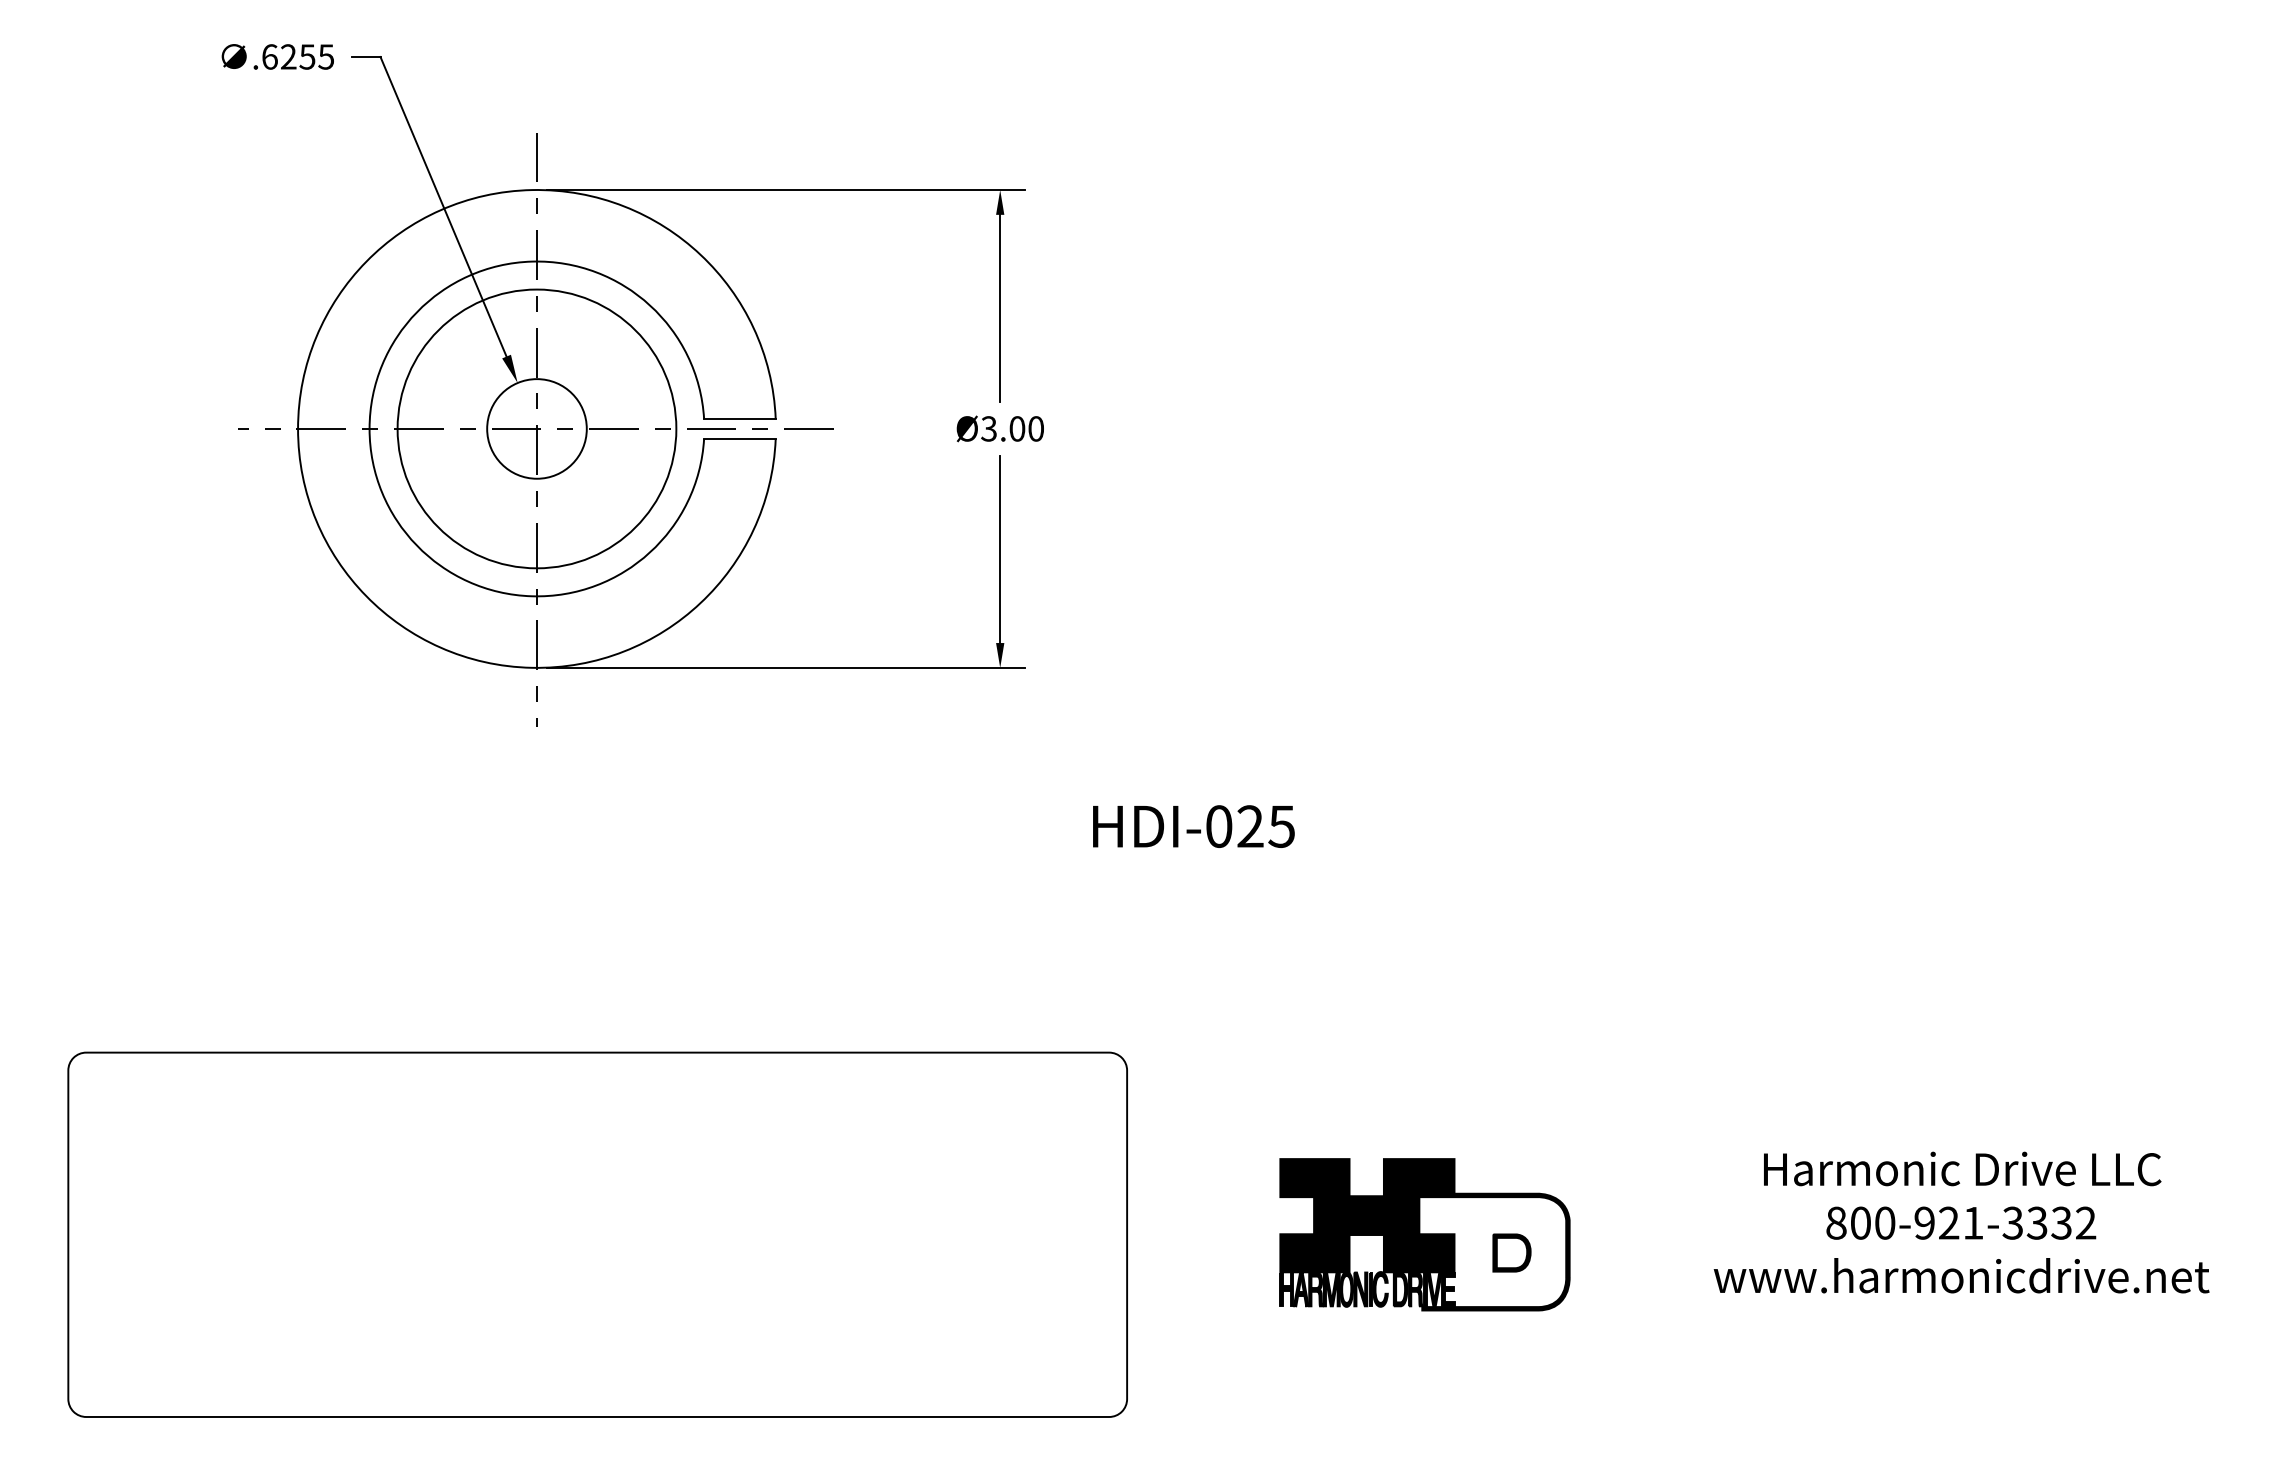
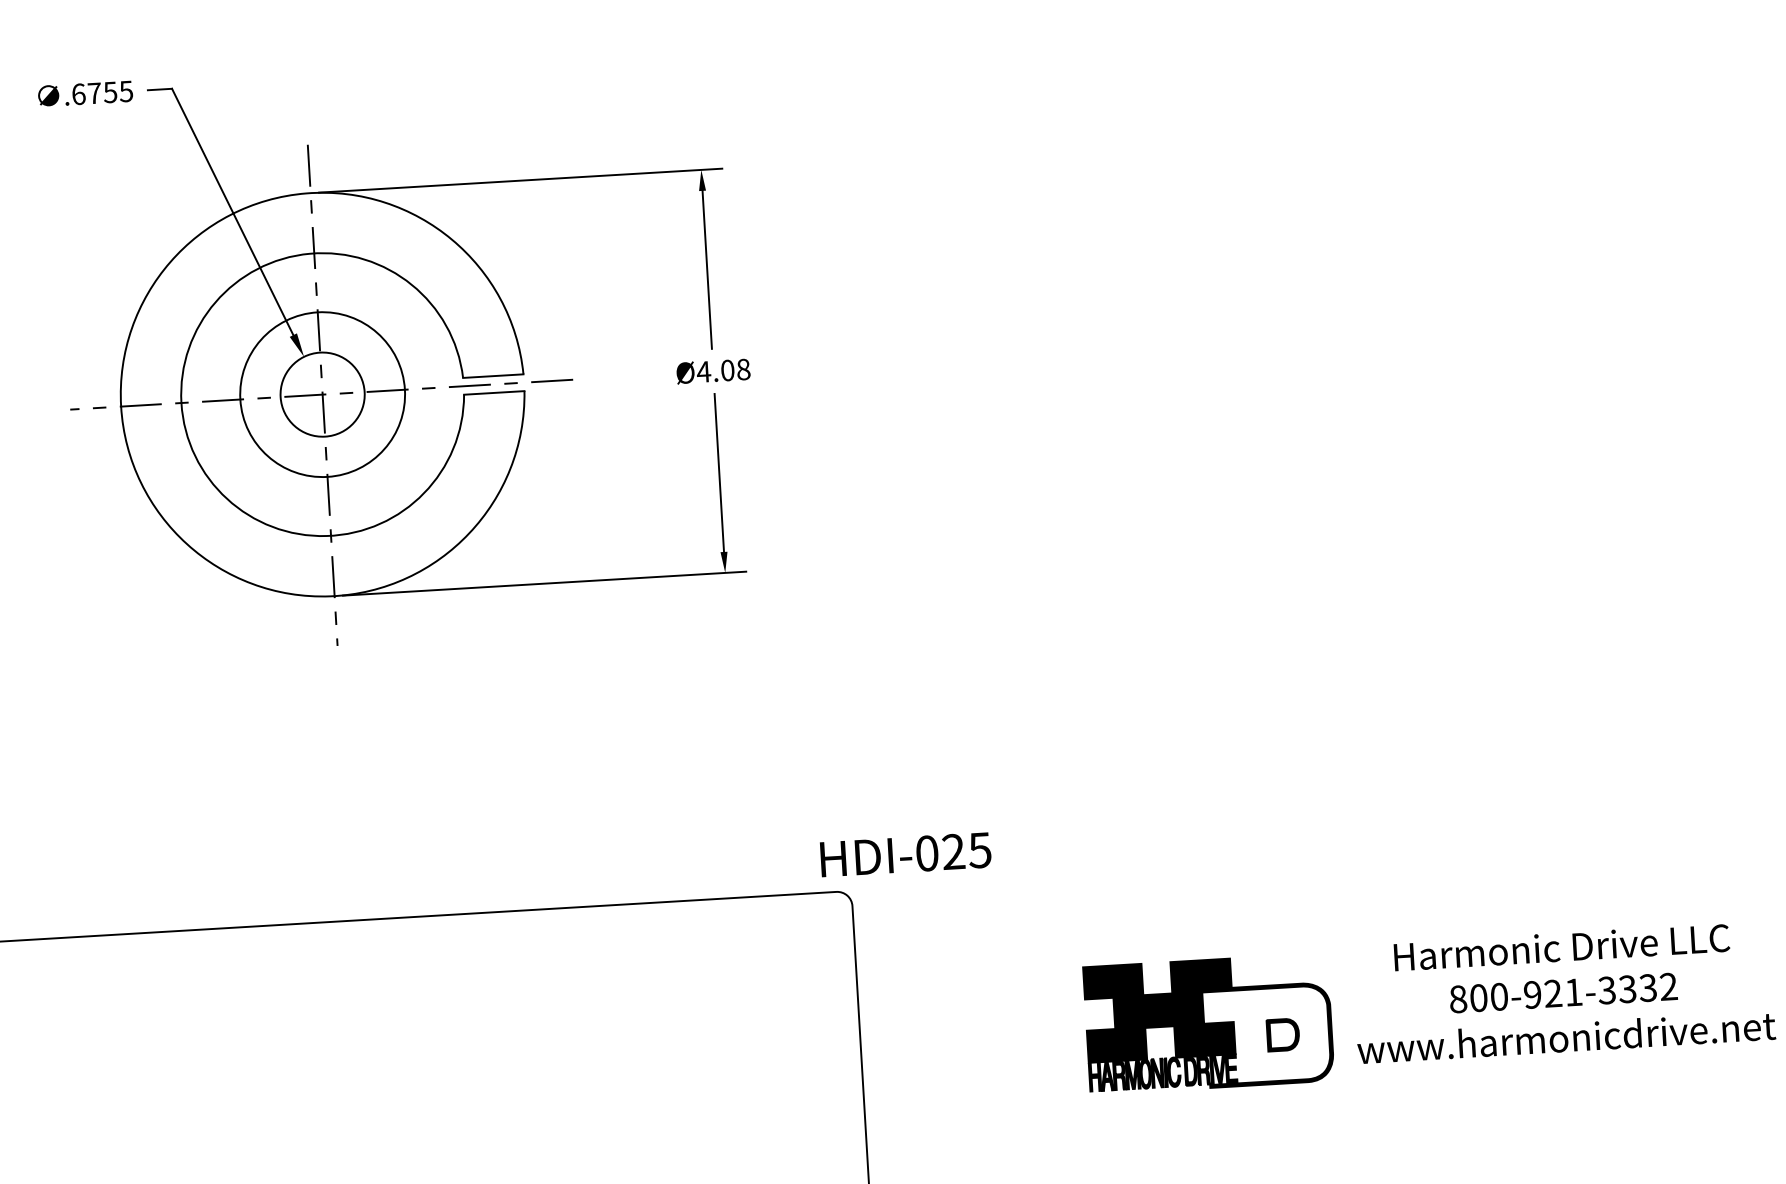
text: (288, 56) -> (94, 92), .6255 -> .6755
circle: (536, 428) -> (322, 394), size x0.7
text: (1012, 428) -> (723, 370), Ø3.00 -> Ø4.08
text: (1193, 826) -> (905, 854), moved
part: (1424, 1234) -> (1208, 1023), moved

